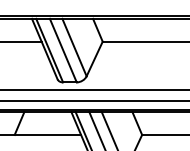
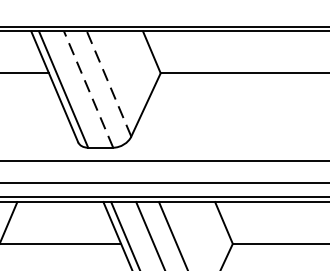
line: (74, 47) -> (109, 83), solid -> dashed
line: (63, 50) -> (88, 89), solid -> dashed

